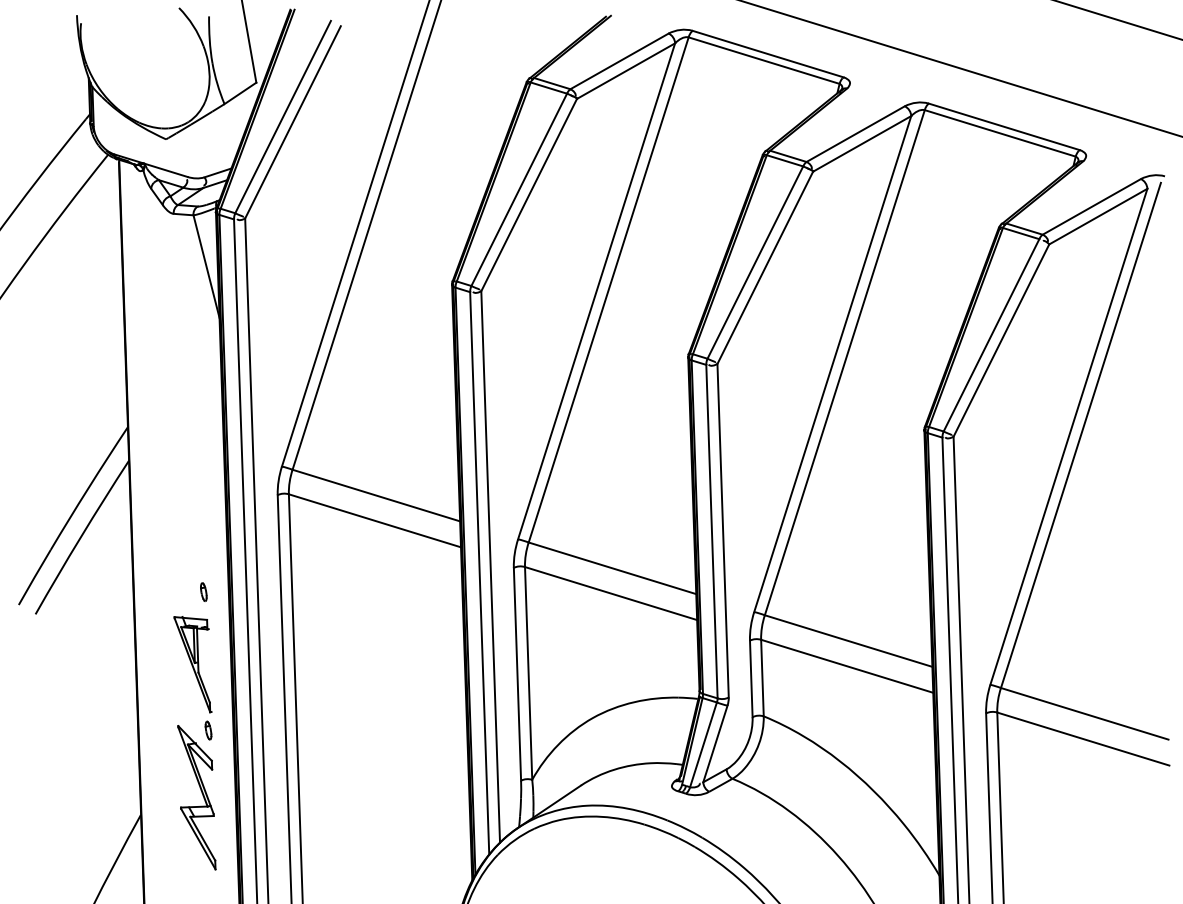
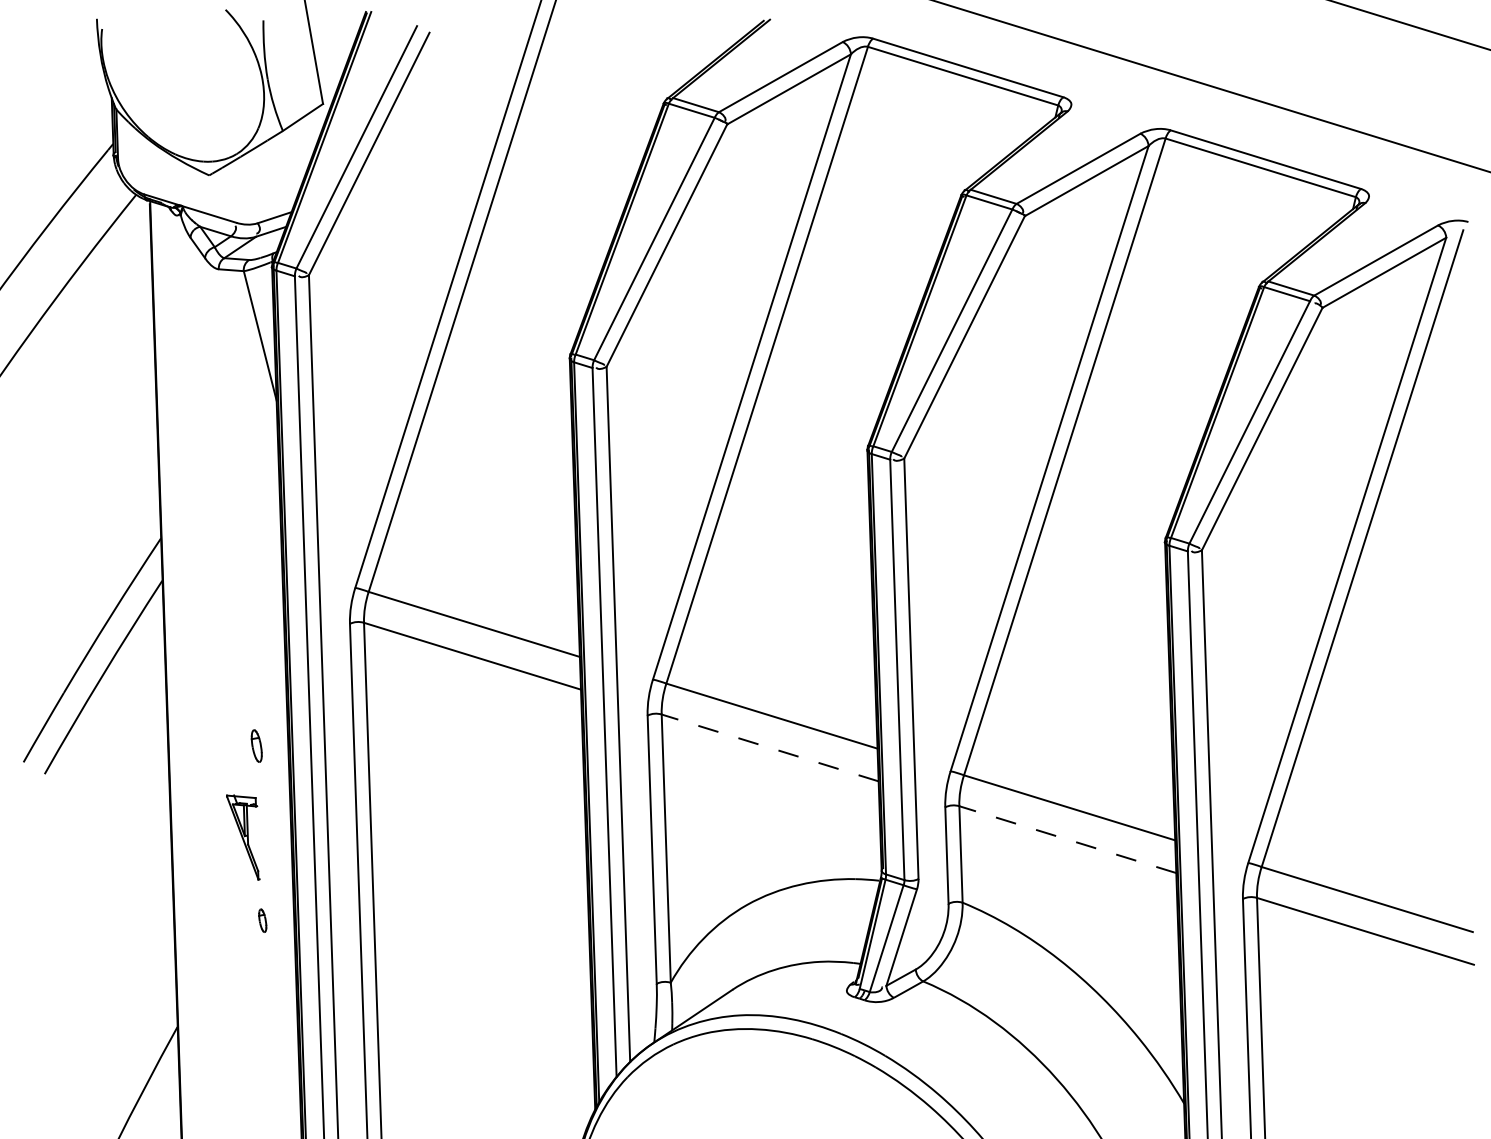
part: (203, 592) -> (256, 746), size x1.4
line: (611, 593) -> (770, 747), solid -> dashed
part: (193, 664) -> (243, 837), size x0.7
line: (846, 666) -> (1067, 839), solid -> dashed
part: (201, 793) -> (254, 1000), removed

